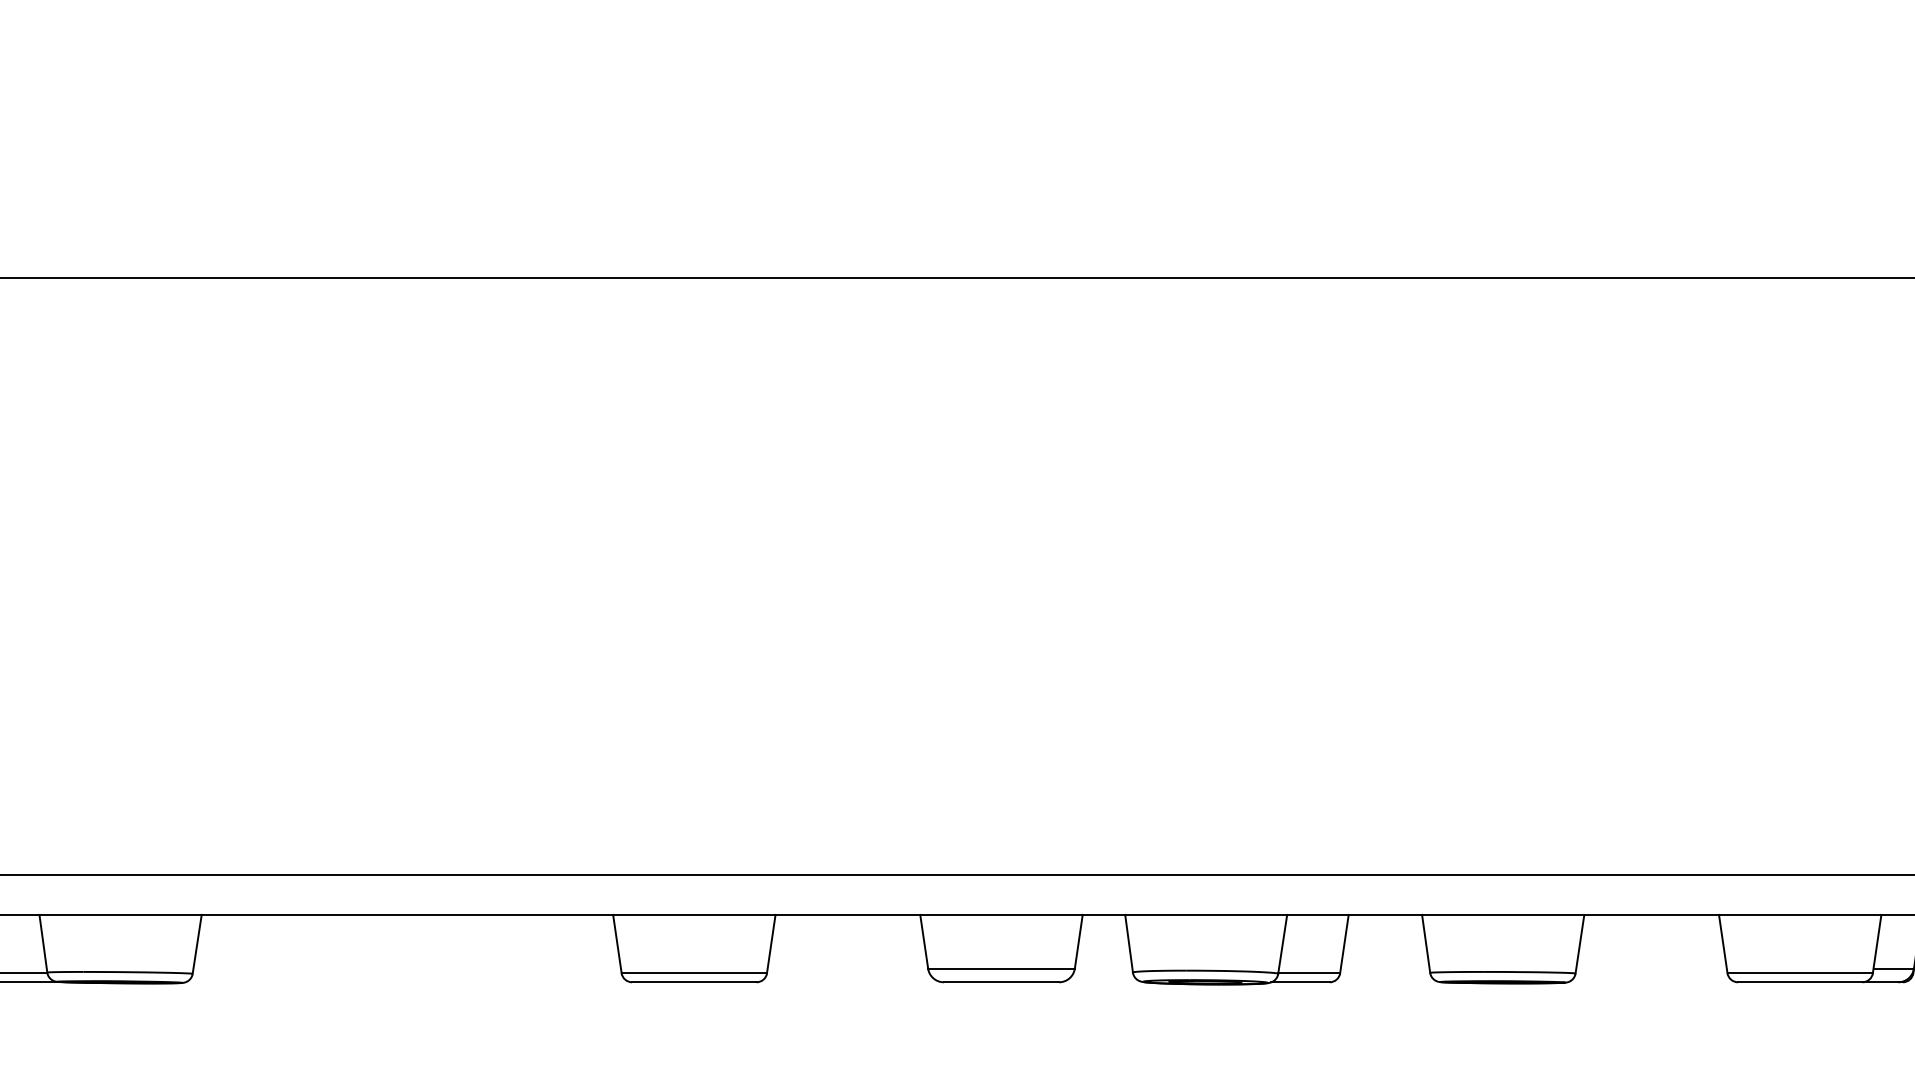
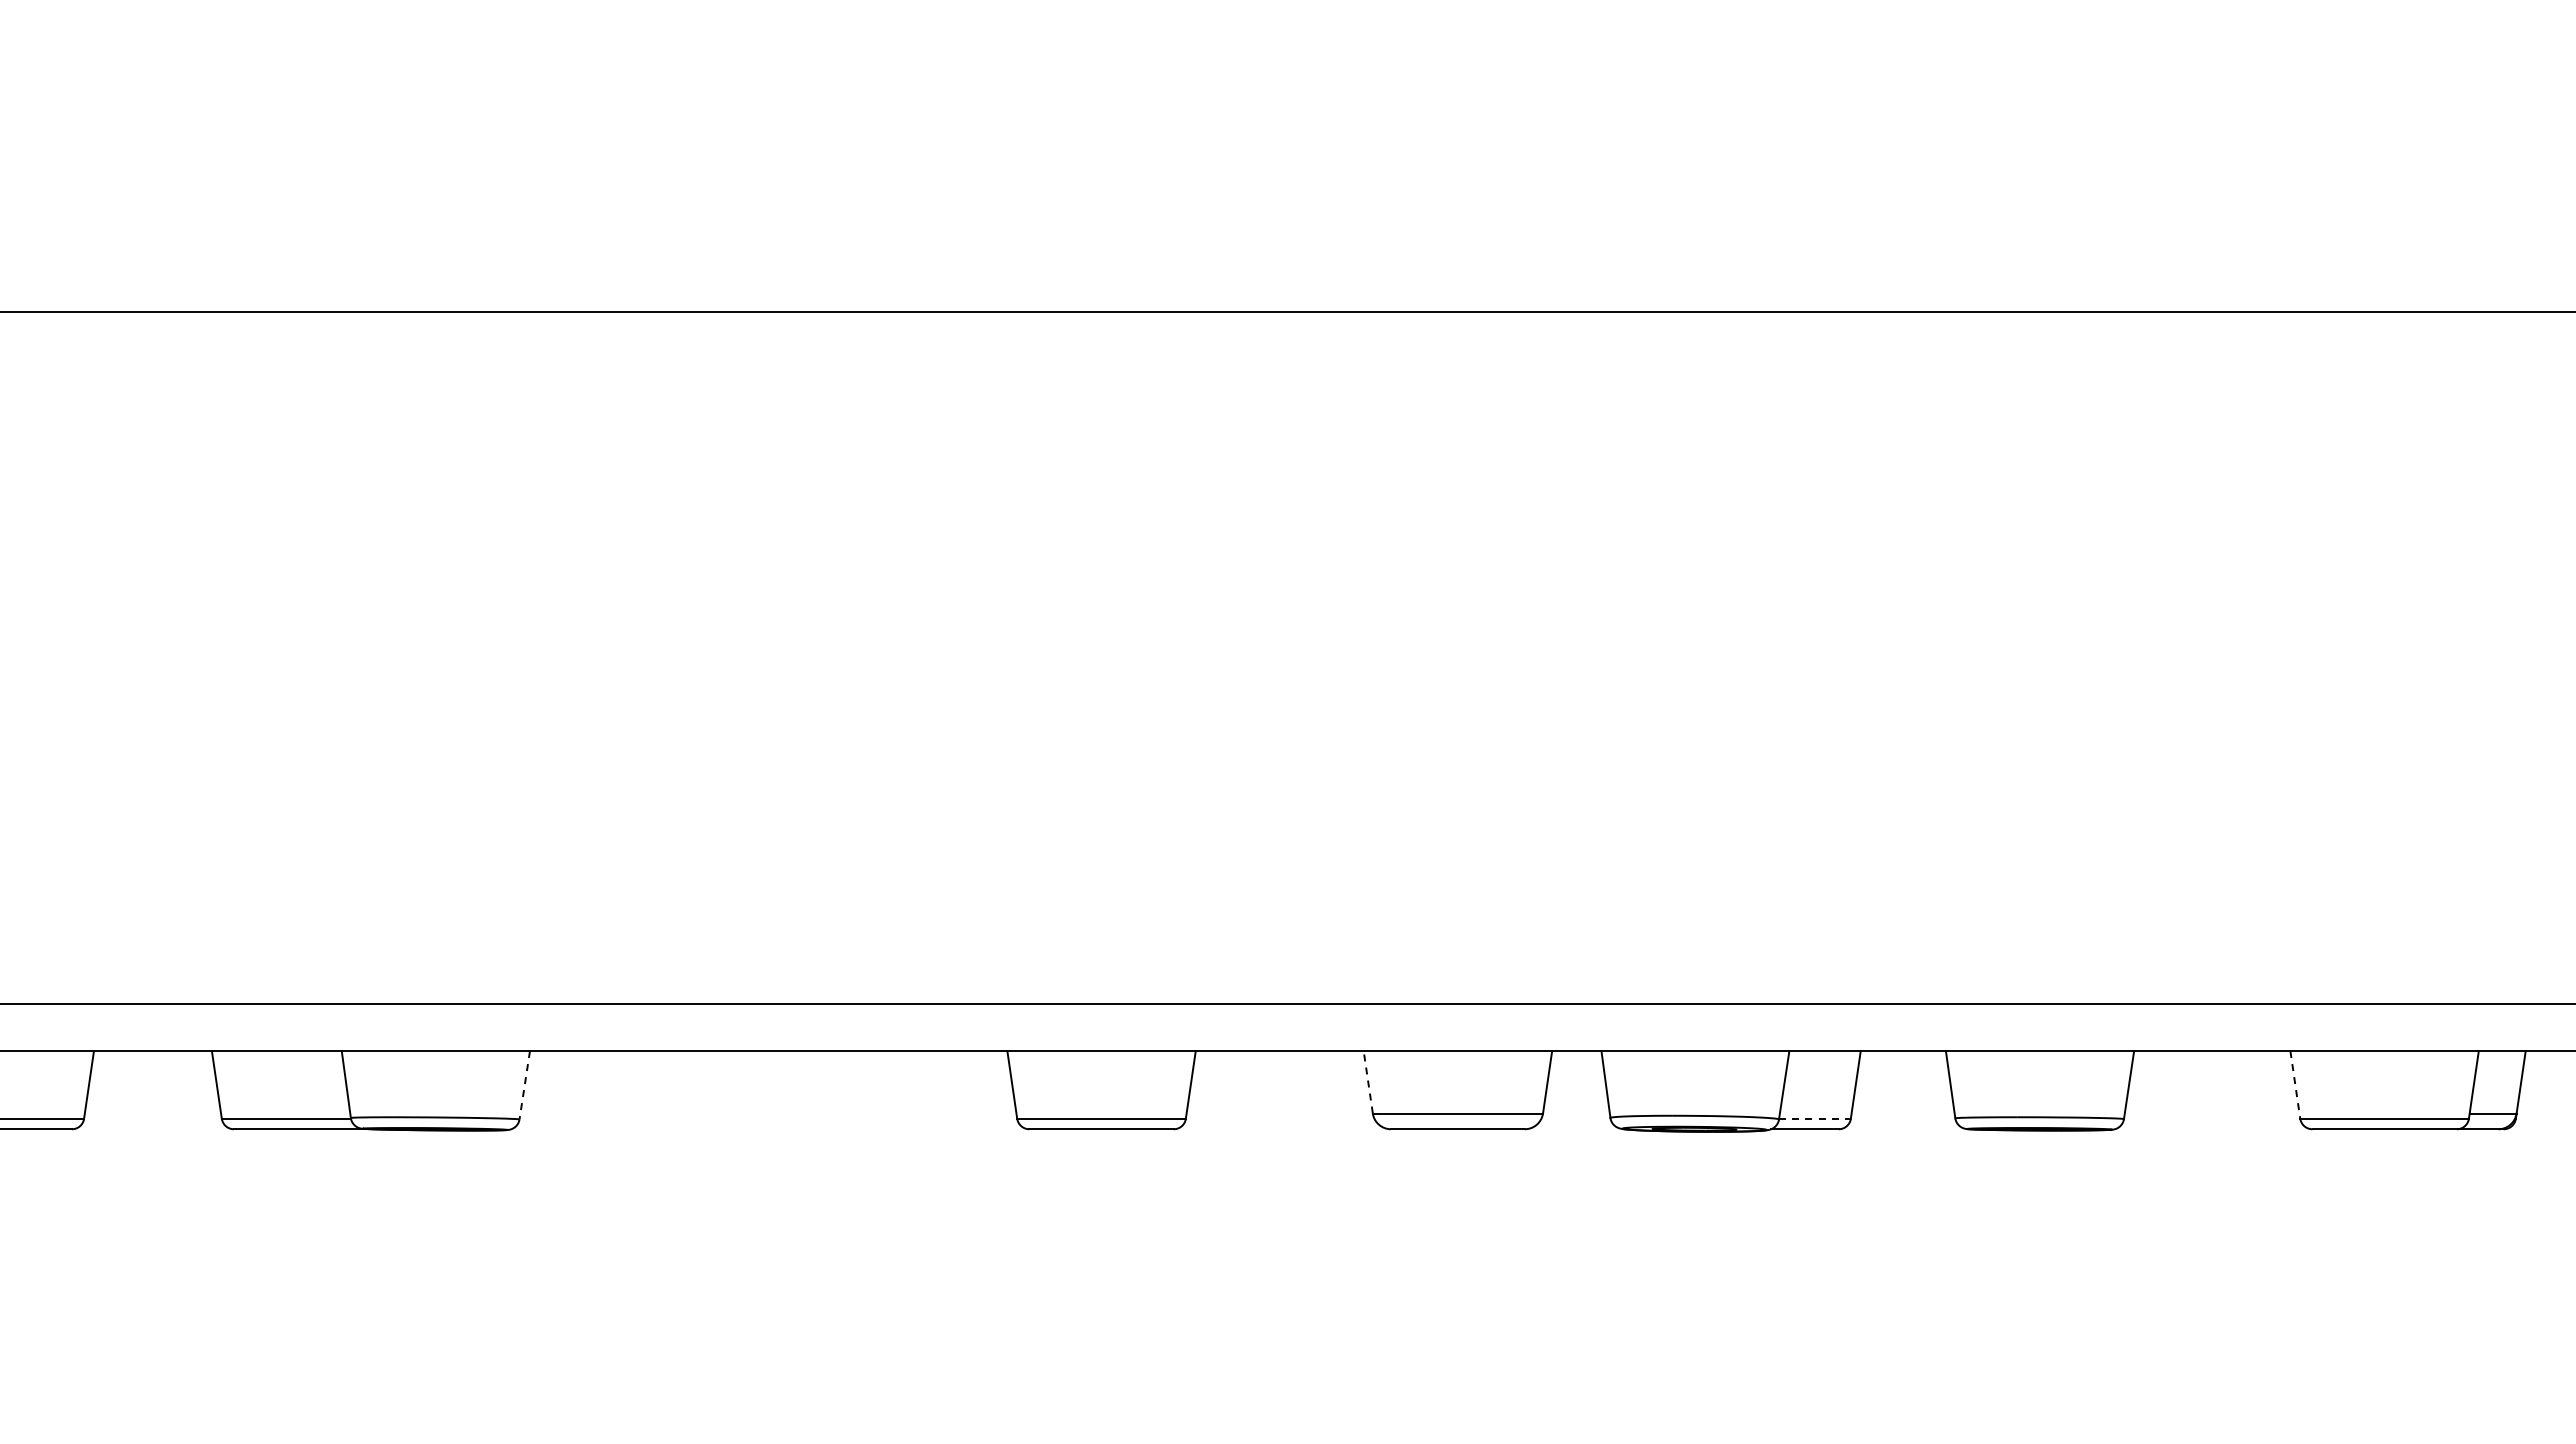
line: (924, 941) -> (1368, 1082), solid -> dashed
line: (196, 944) -> (524, 1085), solid -> dashed
line: (1723, 944) -> (2295, 1085), solid -> dashed
line: (1308, 973) -> (1814, 1118), solid -> dashed

